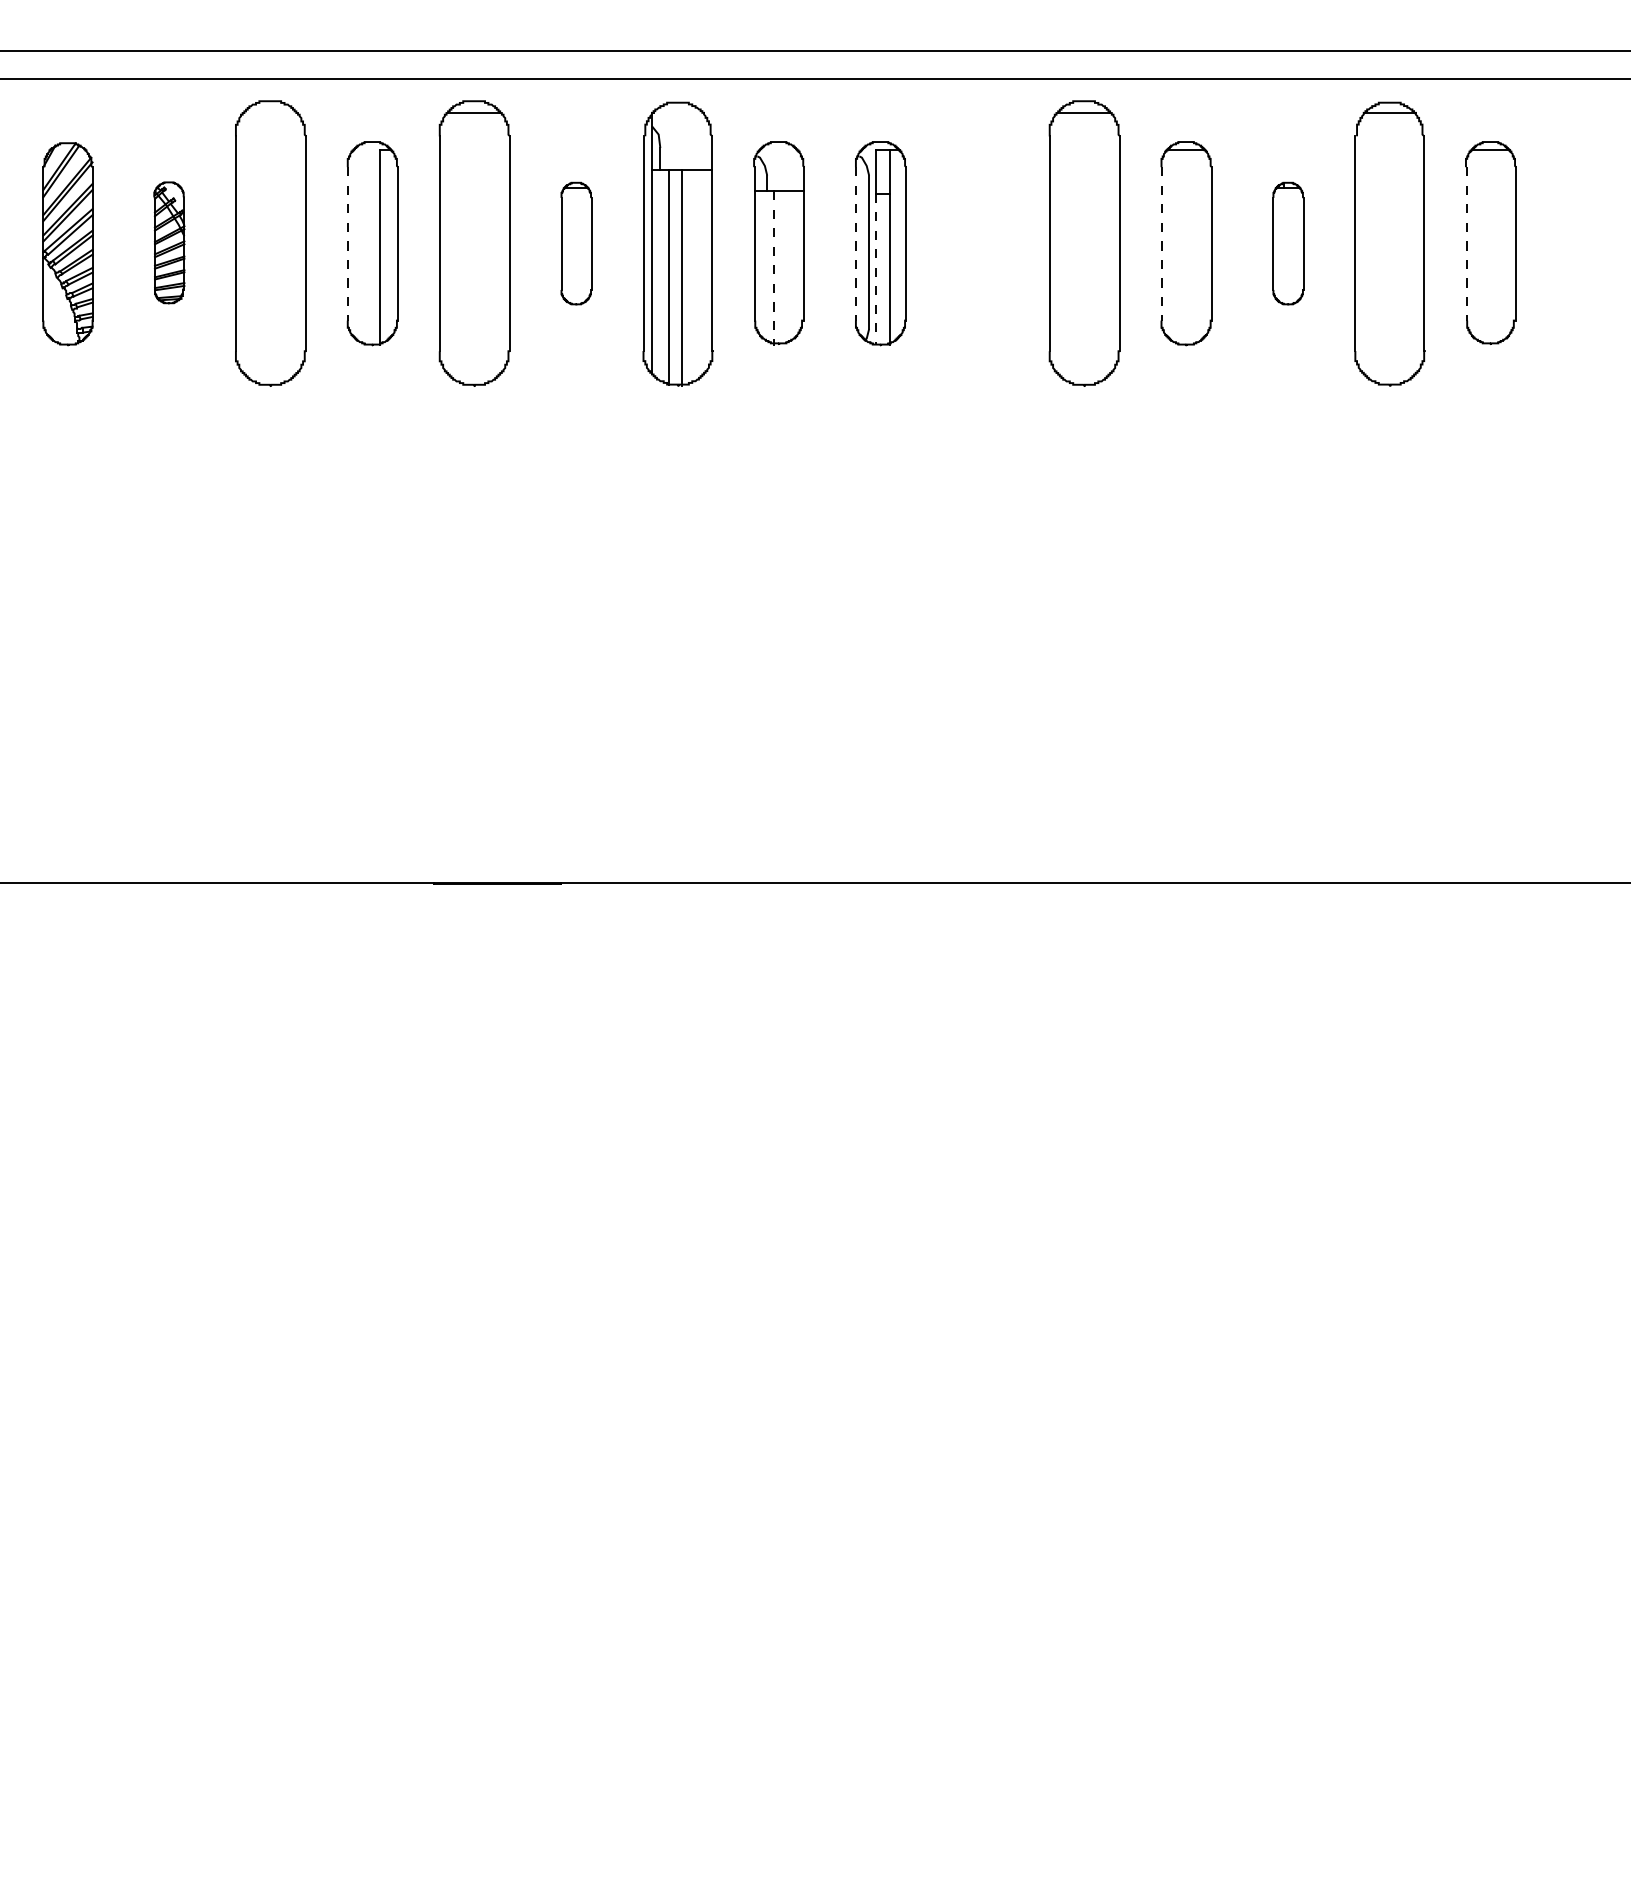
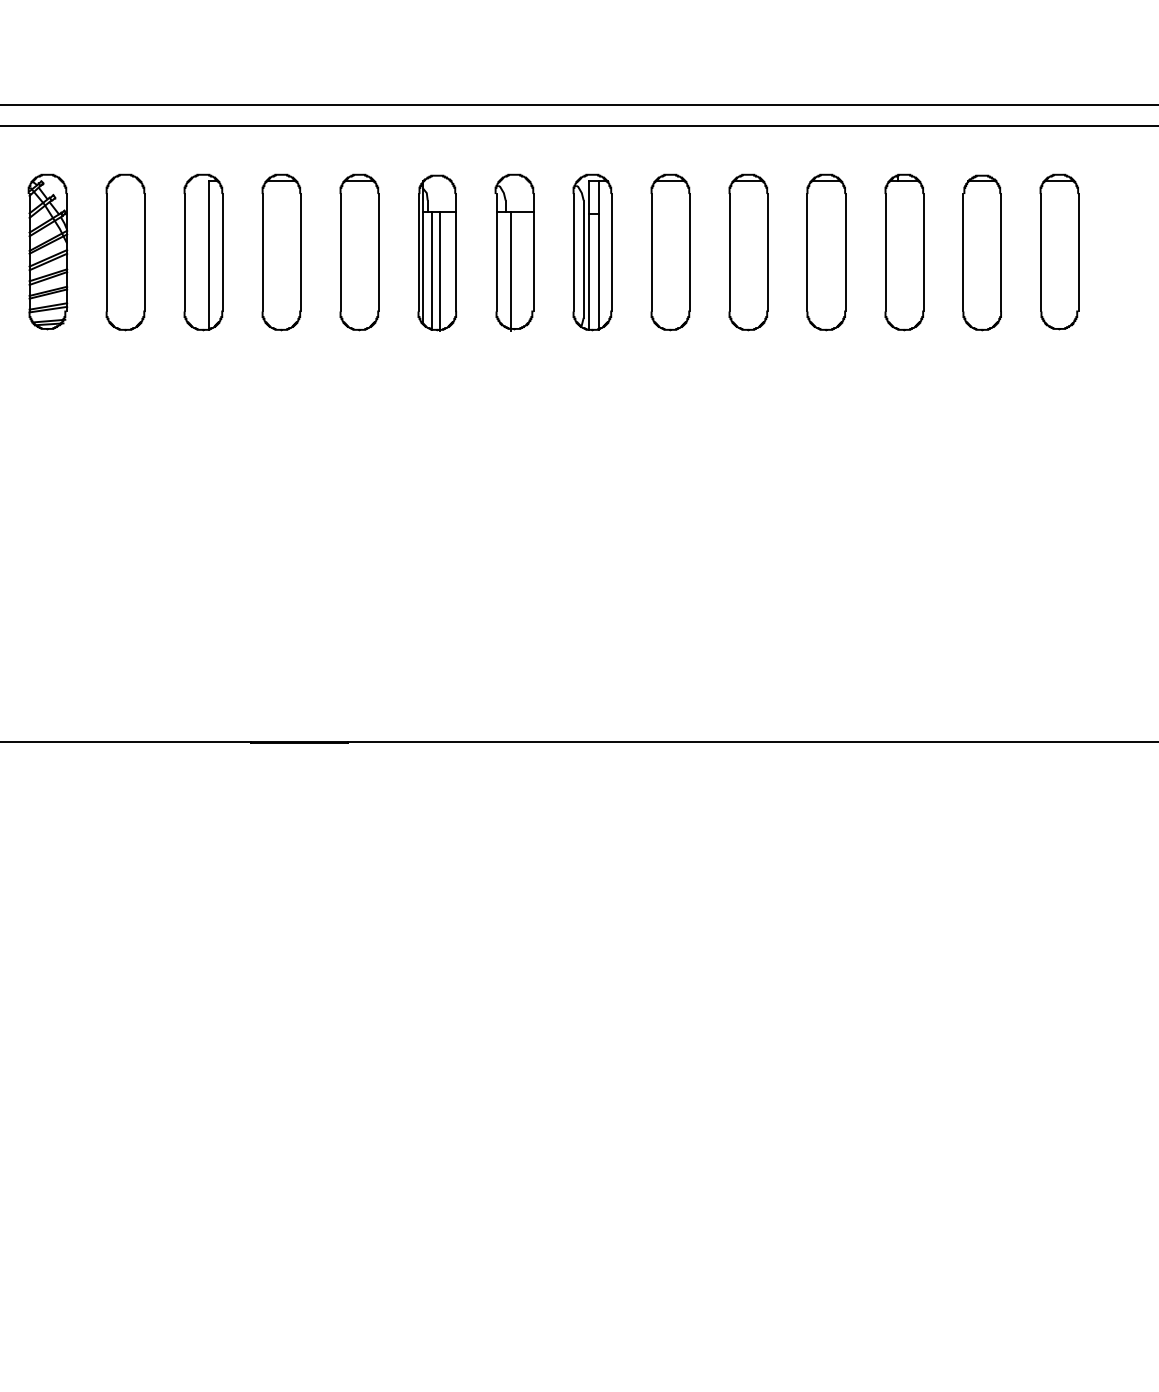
part: (169, 242) -> (48, 251), size x1.67
part: (270, 243) -> (125, 252), size x0.71
line: (347, 243) -> (184, 252), dashed -> solid
part: (474, 243) -> (281, 252), size x0.71
part: (576, 243) -> (359, 252), size x1.67
line: (855, 243) -> (573, 252), dashed -> solid
part: (982, 243) -> (670, 252), added
part: (1084, 243) -> (748, 252), size x0.71
line: (1161, 243) -> (807, 252), dashed -> solid
part: (1288, 243) -> (904, 252), size x1.67
line: (1467, 243) -> (1041, 252), dashed -> solid
part: (677, 244) -> (436, 253), size x0.71
part: (1389, 244) -> (982, 253), size x0.71
line: (774, 268) -> (511, 271), dashed -> solid
line: (876, 269) -> (589, 272), dashed -> solid

